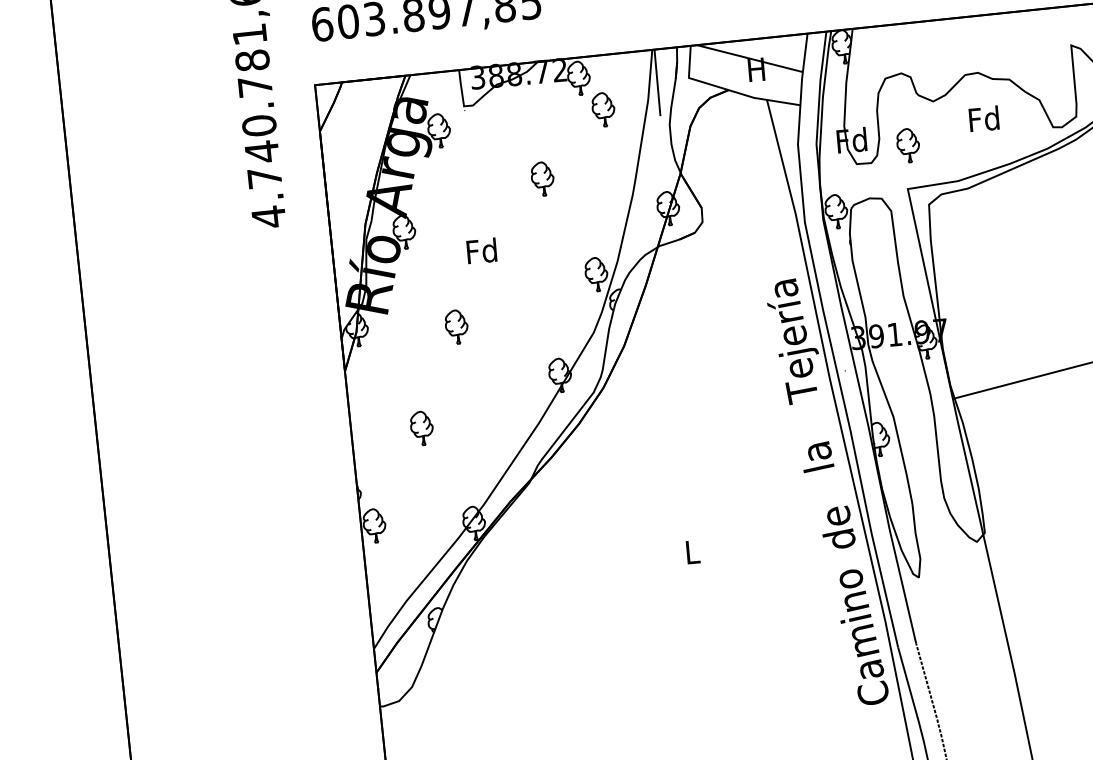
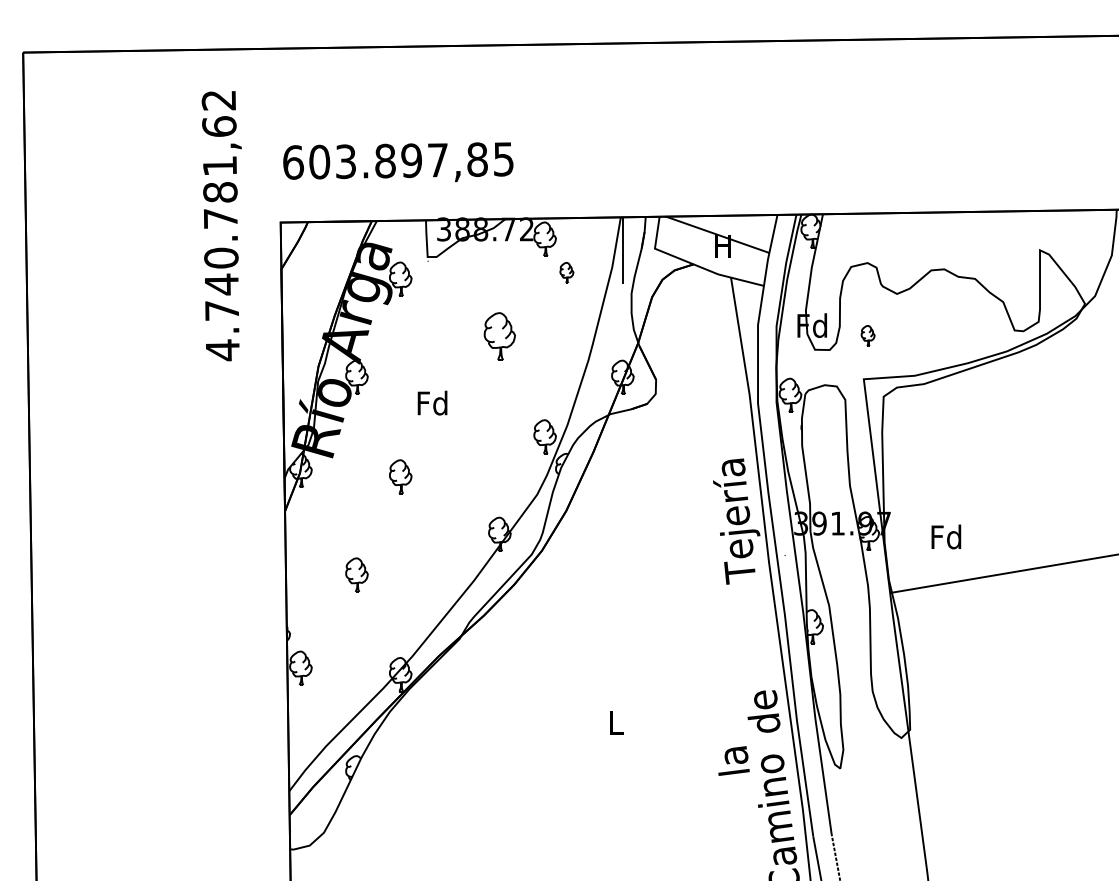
part: (603, 109) -> (566, 272), size x0.6
text: (984, 118) -> (946, 536), moved
part: (907, 145) -> (867, 335), size x0.6
part: (542, 178) -> (499, 336), size x1.4
text: (817, 456) -> (733, 760), moved

